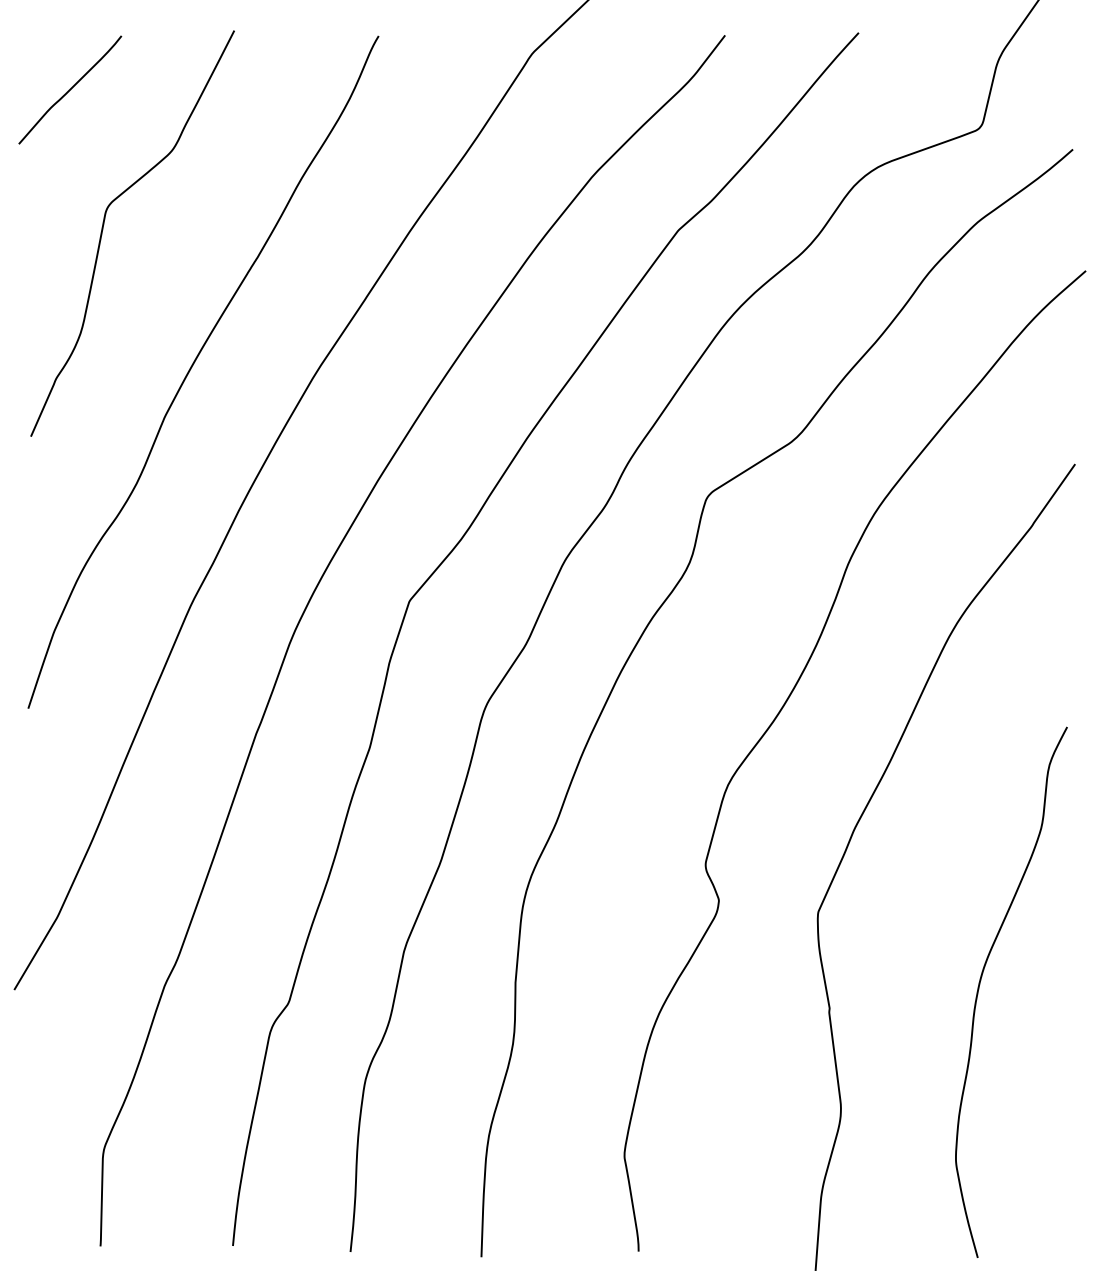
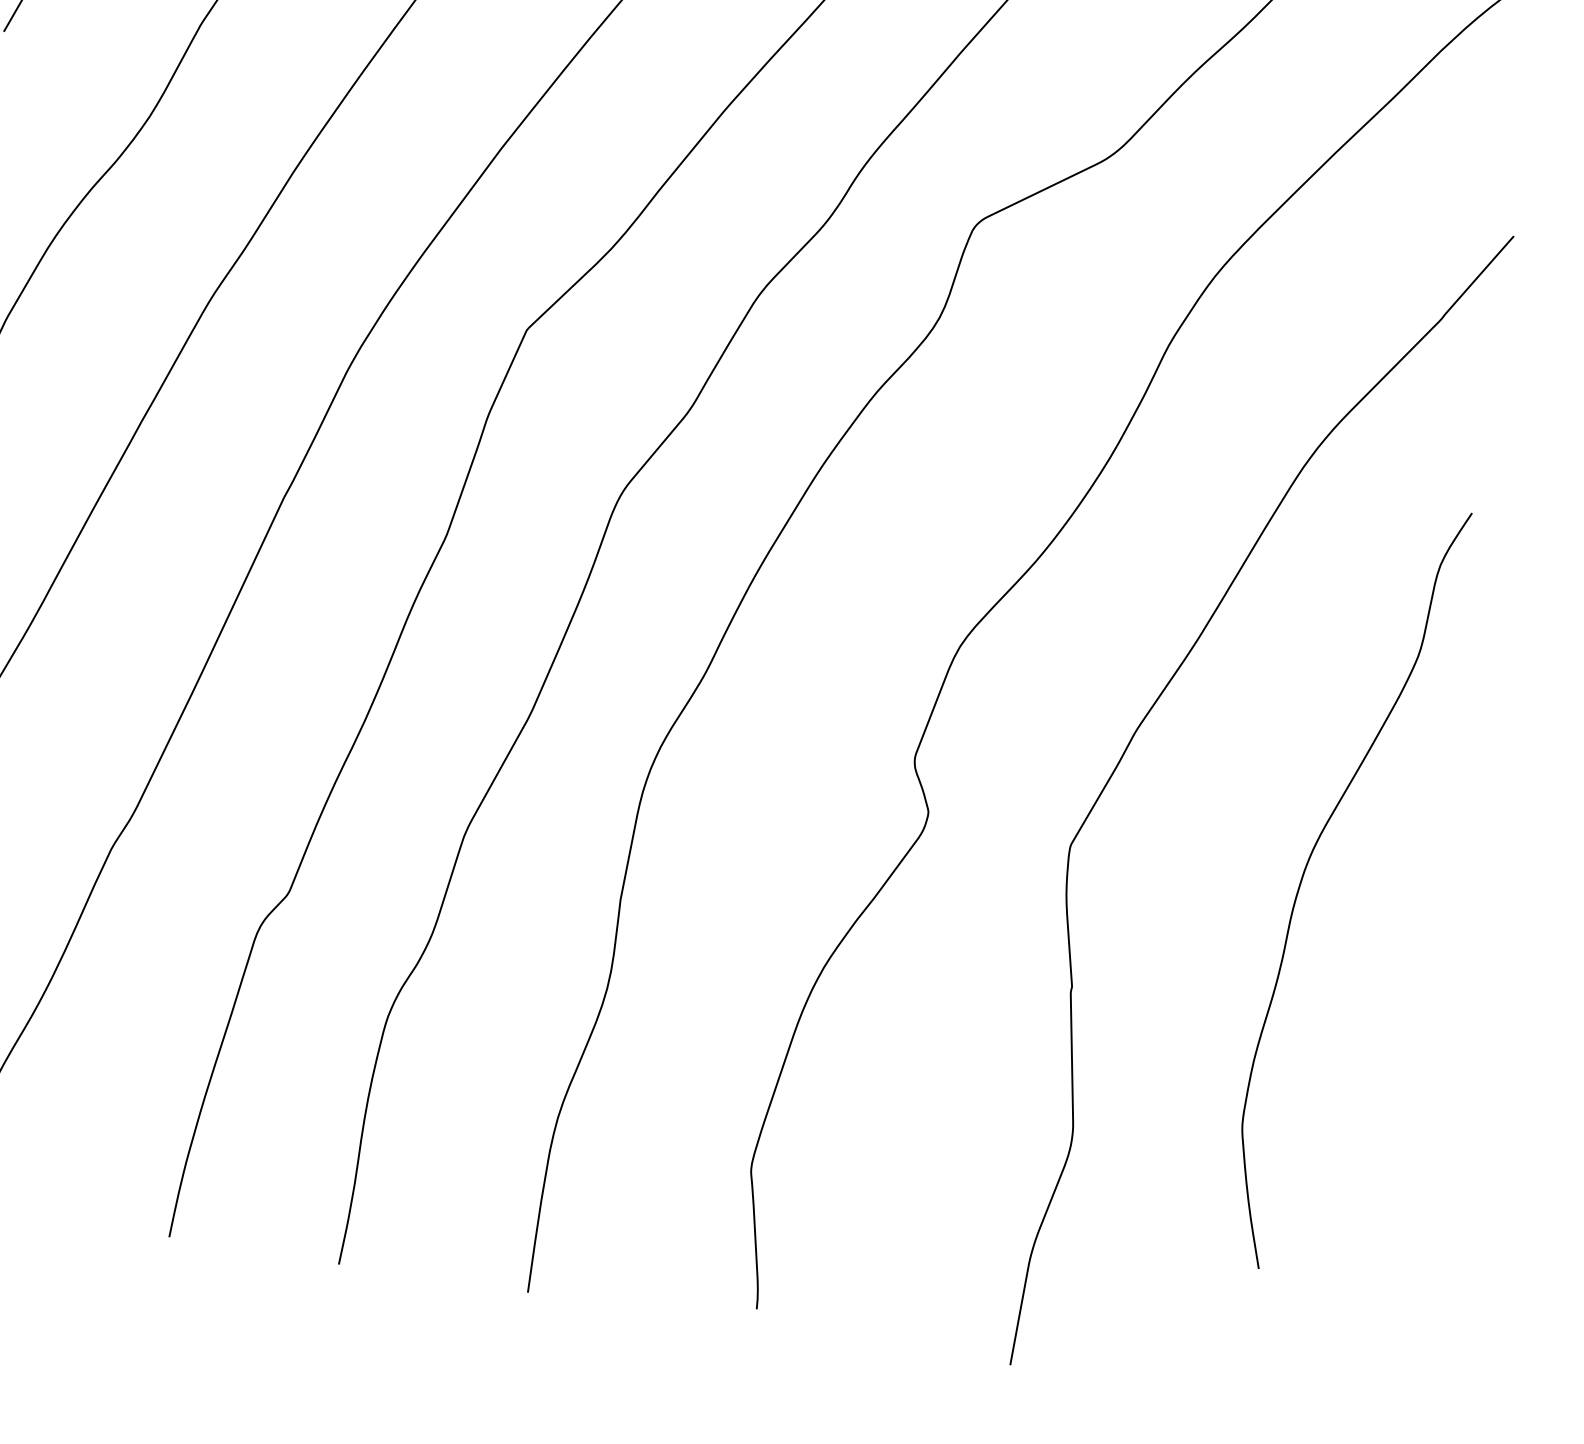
curve: (980, 984) -> (1305, 872), moved

